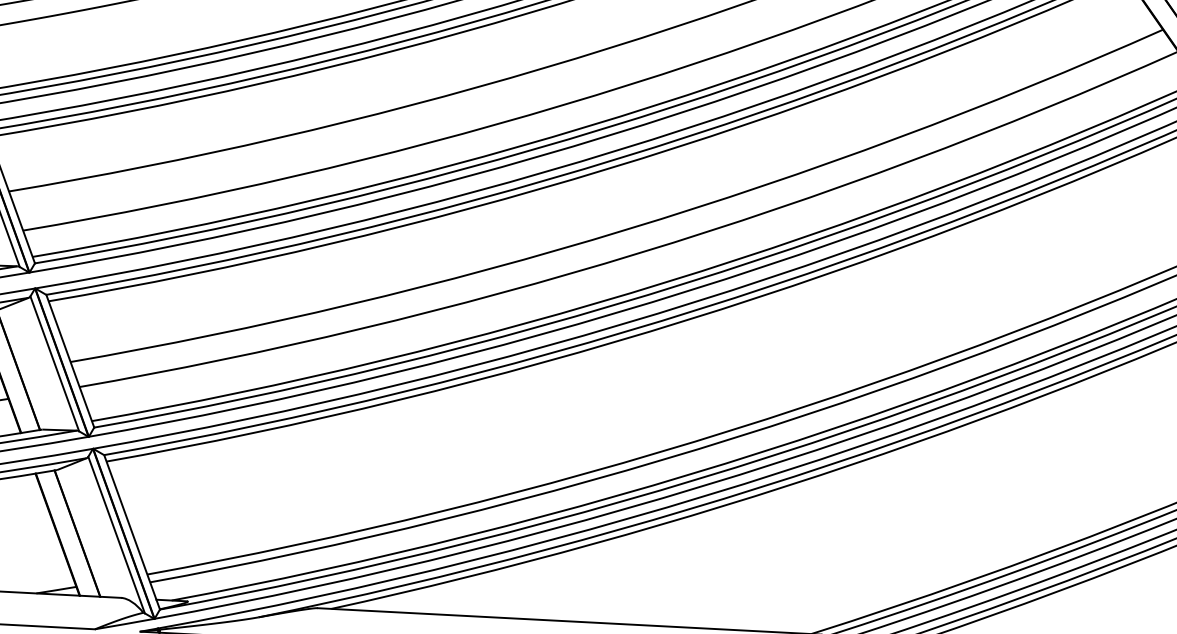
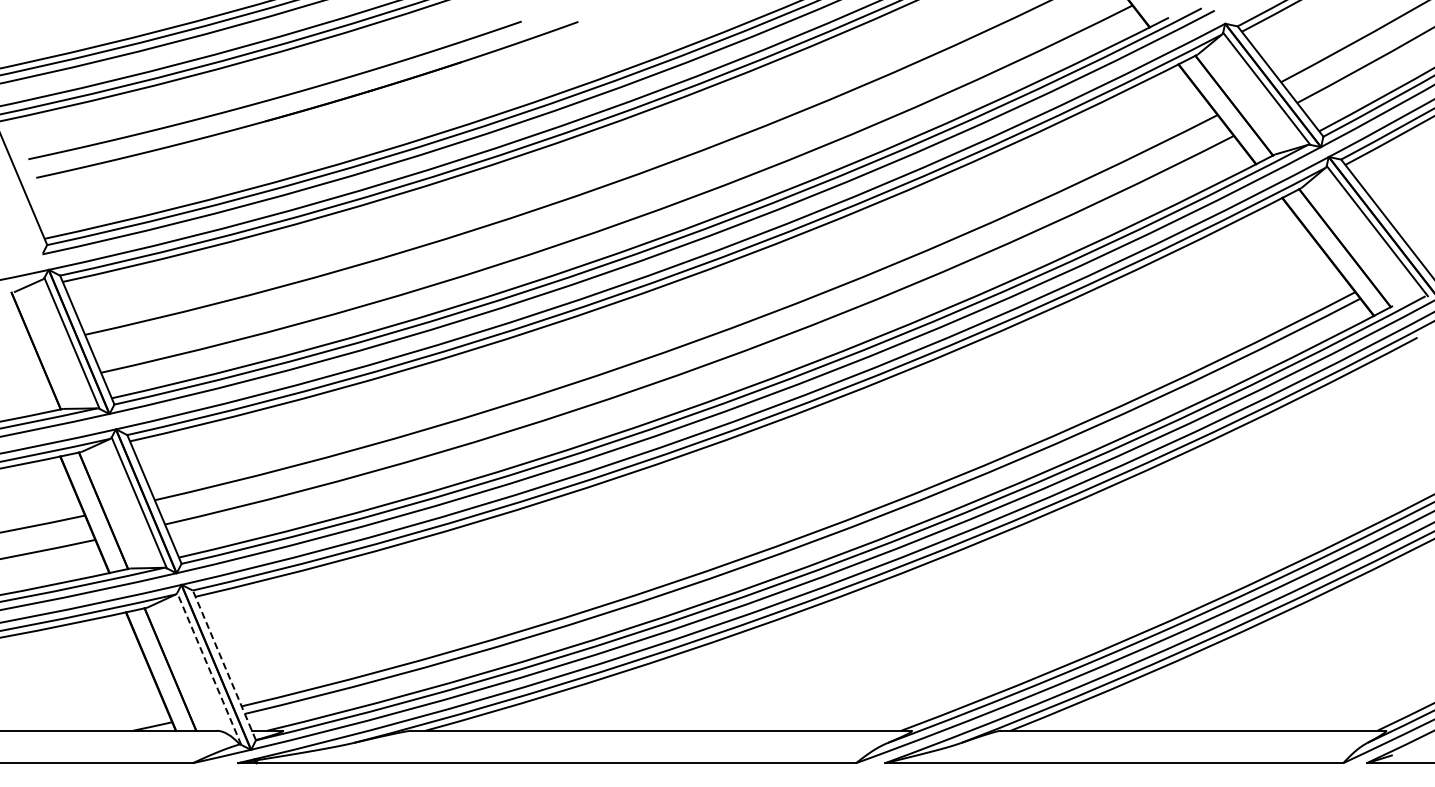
line: (132, 531) -> (224, 664), solid -> dashed
line: (116, 534) -> (209, 668), solid -> dashed

